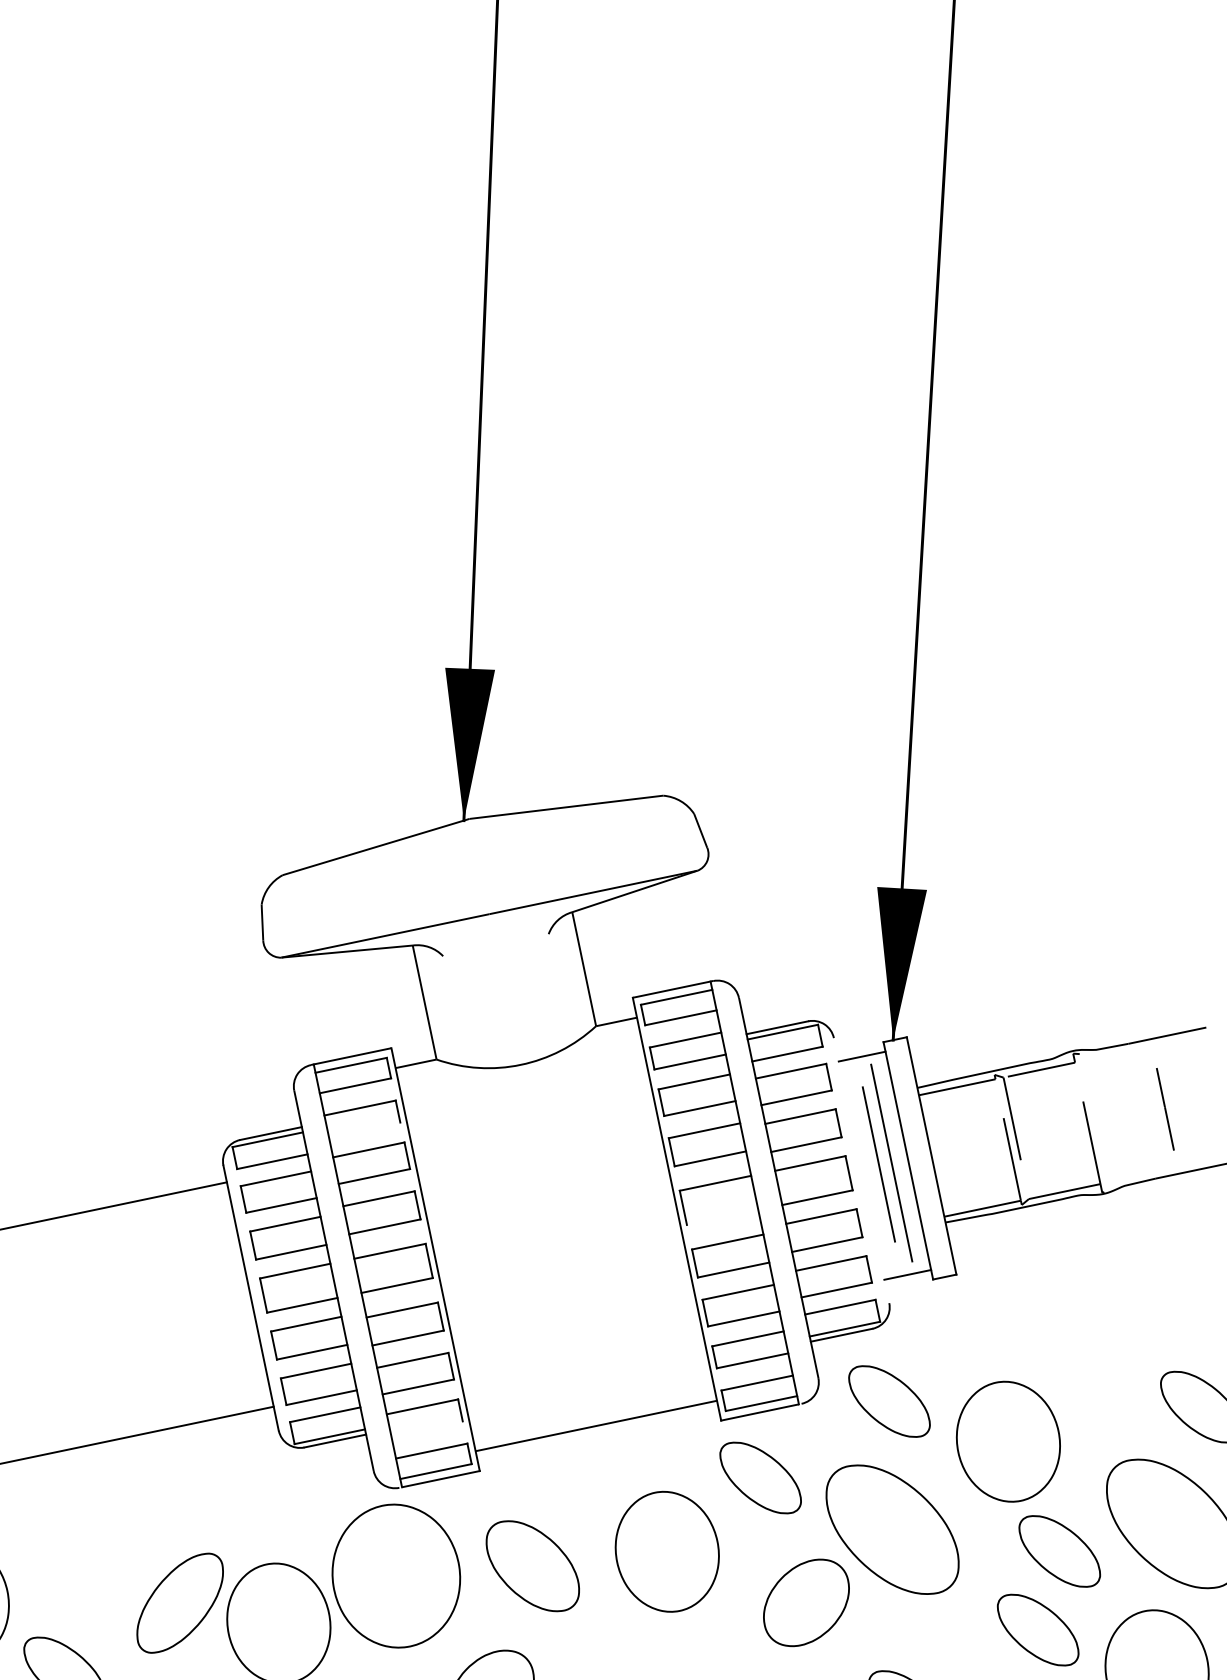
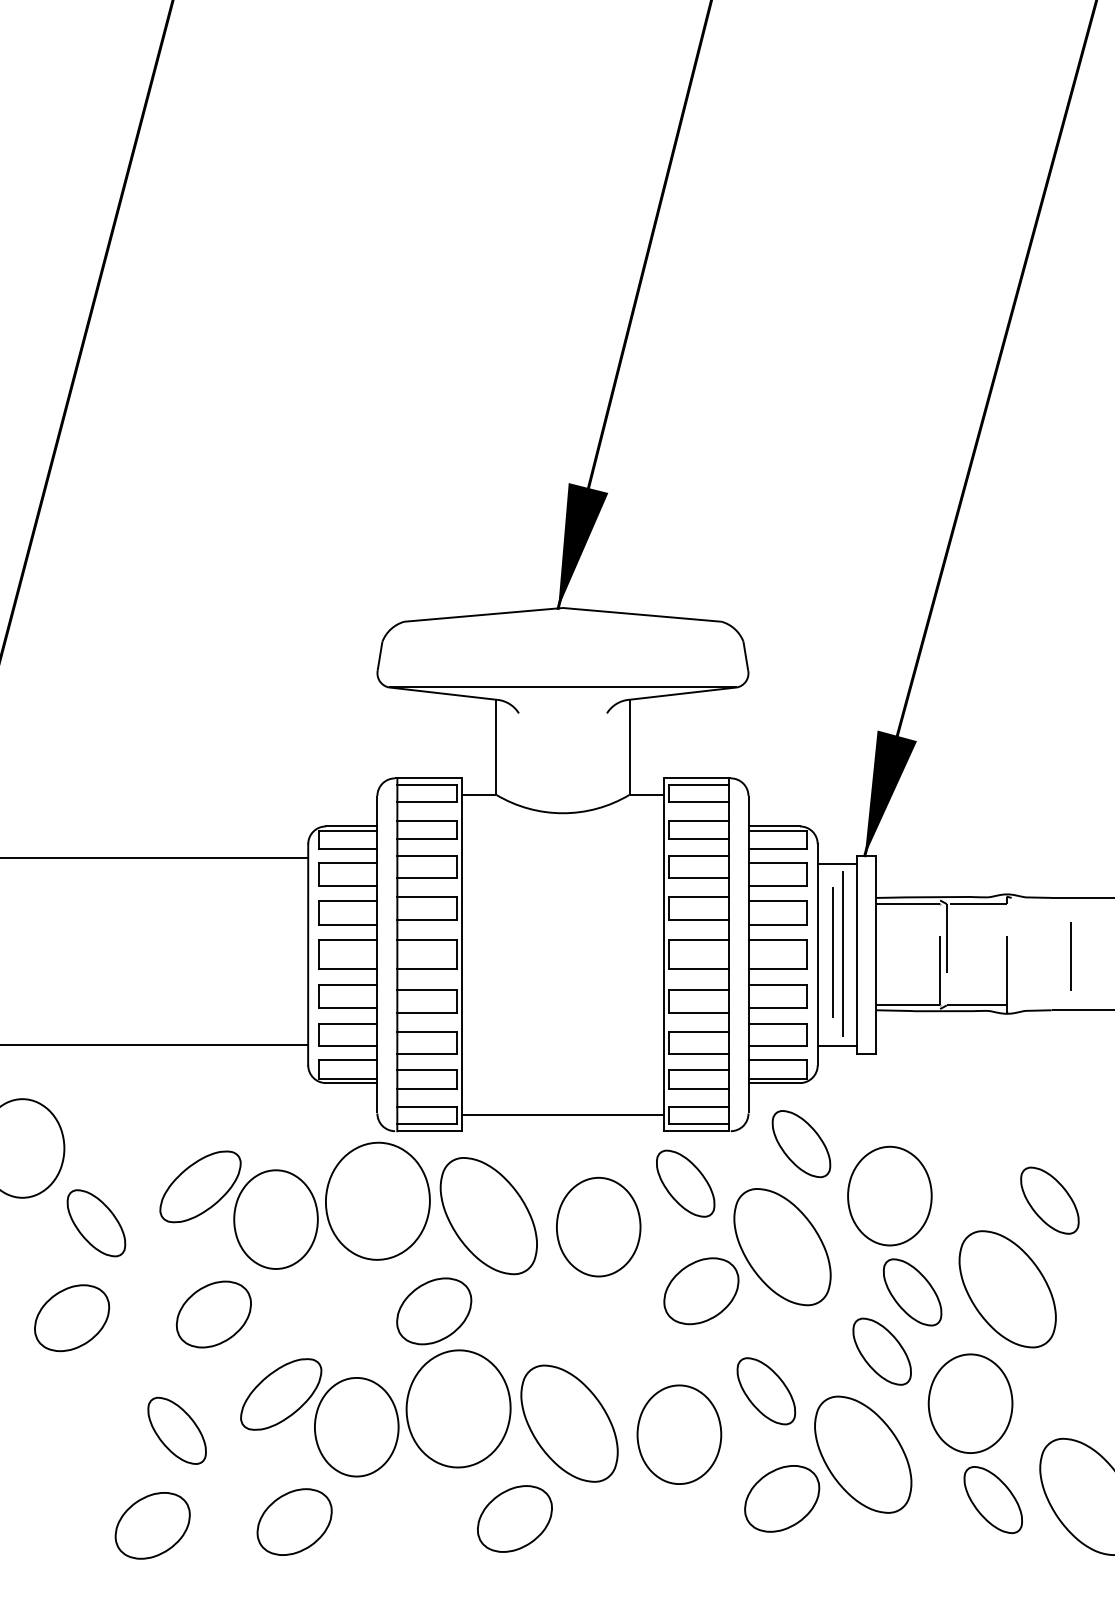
line: (363, 1130) -> (426, 839), added
line: (861, 1170) -> (817, 954), added
line: (722, 1218) -> (698, 969), added
line: (426, 1428) -> (426, 1088), added
part: (532, 1566) -> (488, 1216), size x1.43

